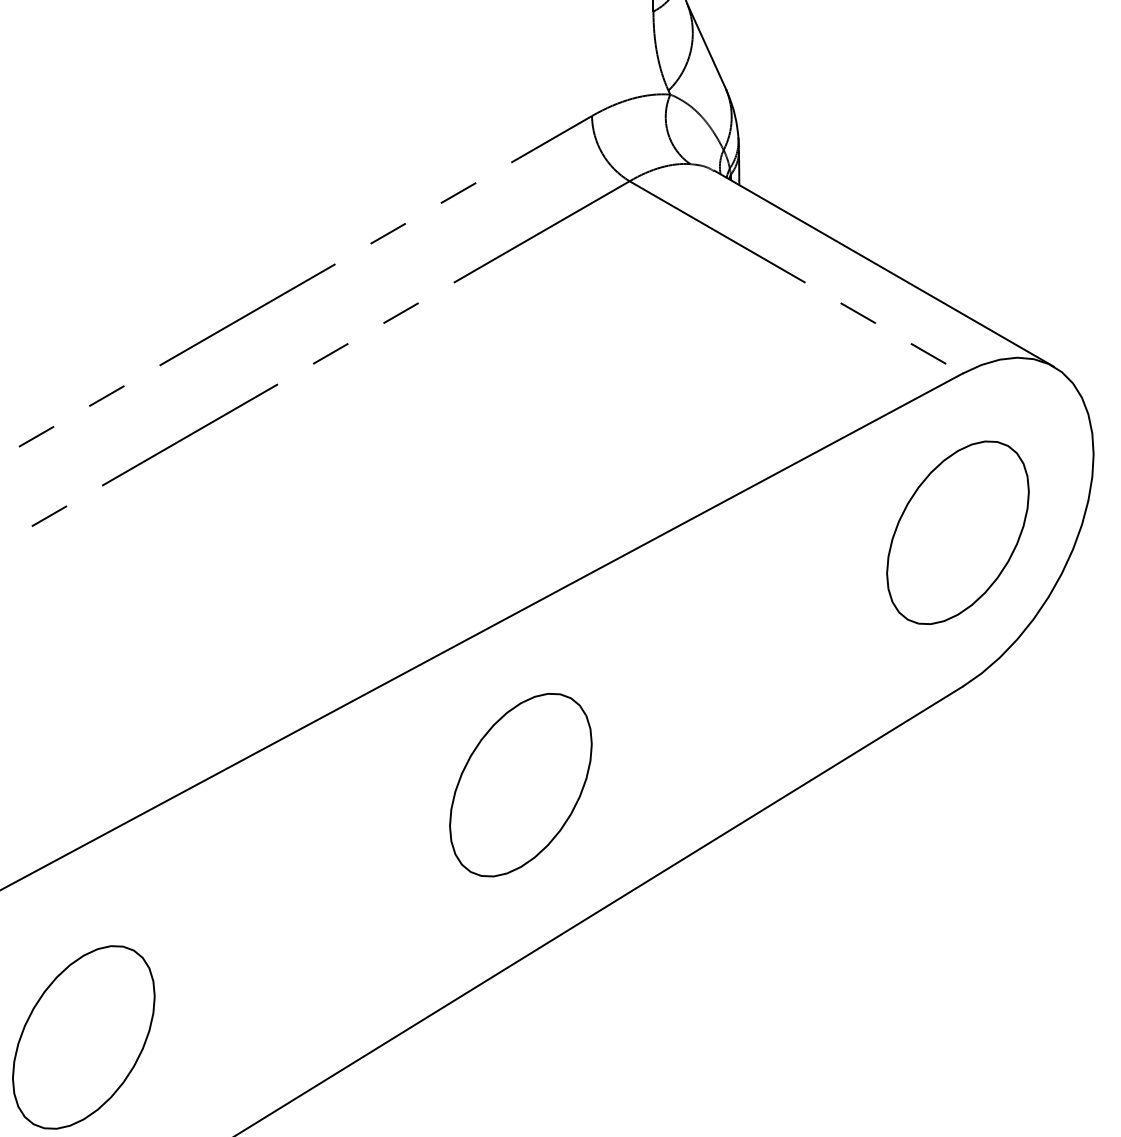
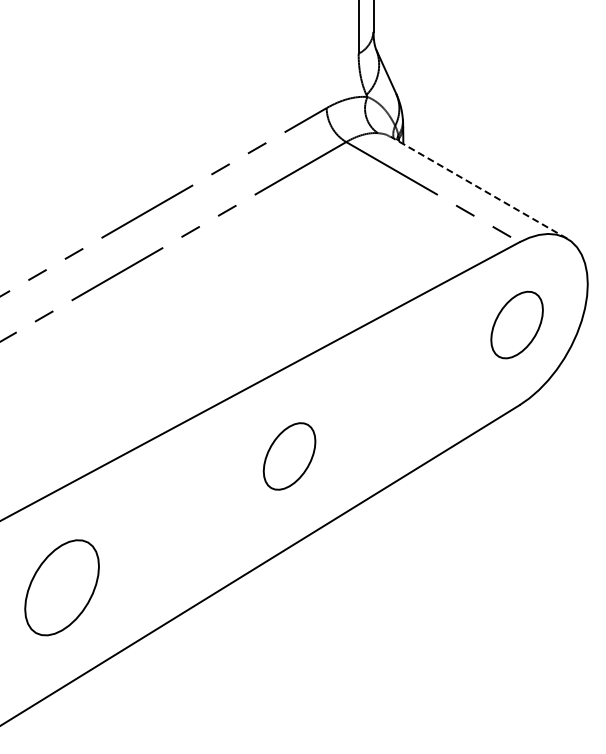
line: (883, 268) -> (478, 187), solid -> dashed
part: (956, 531) -> (516, 324), size x0.7
part: (520, 785) -> (289, 456), size x0.7

